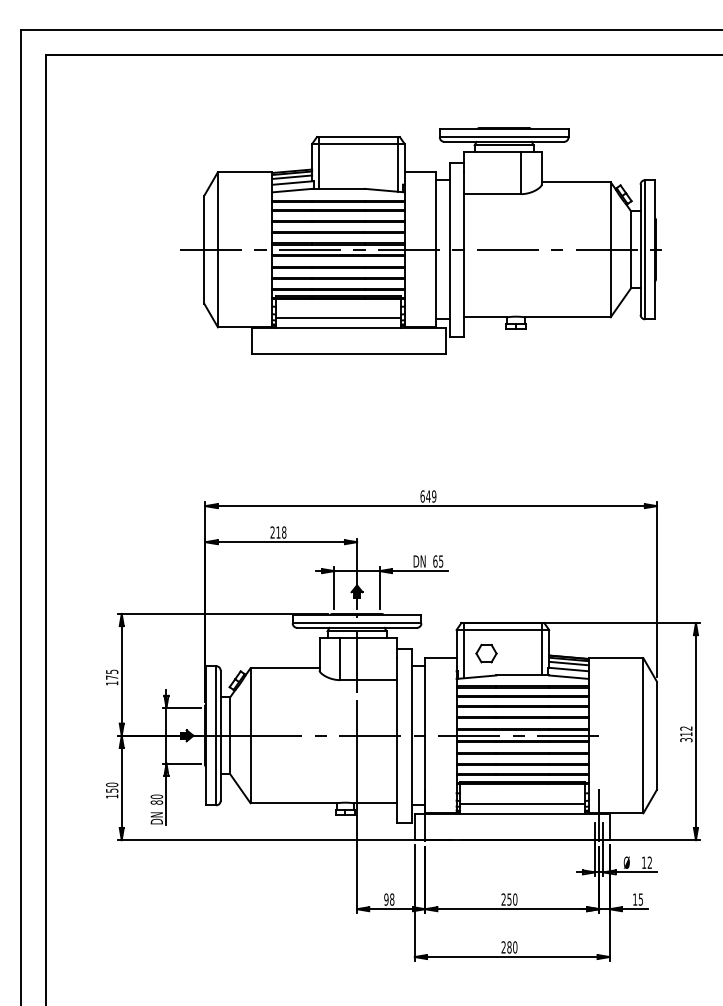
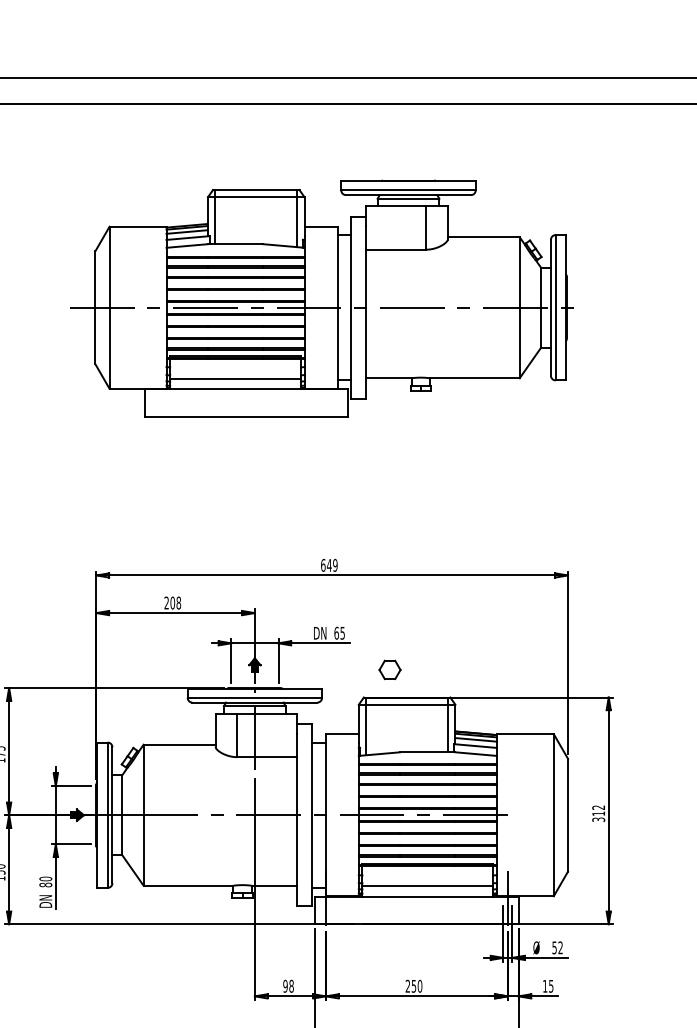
text: (278, 532) -> (172, 602), 218 -> 208
part: (486, 653) -> (390, 669), moved
text: (644, 862) -> (554, 947), 12 -> 52

